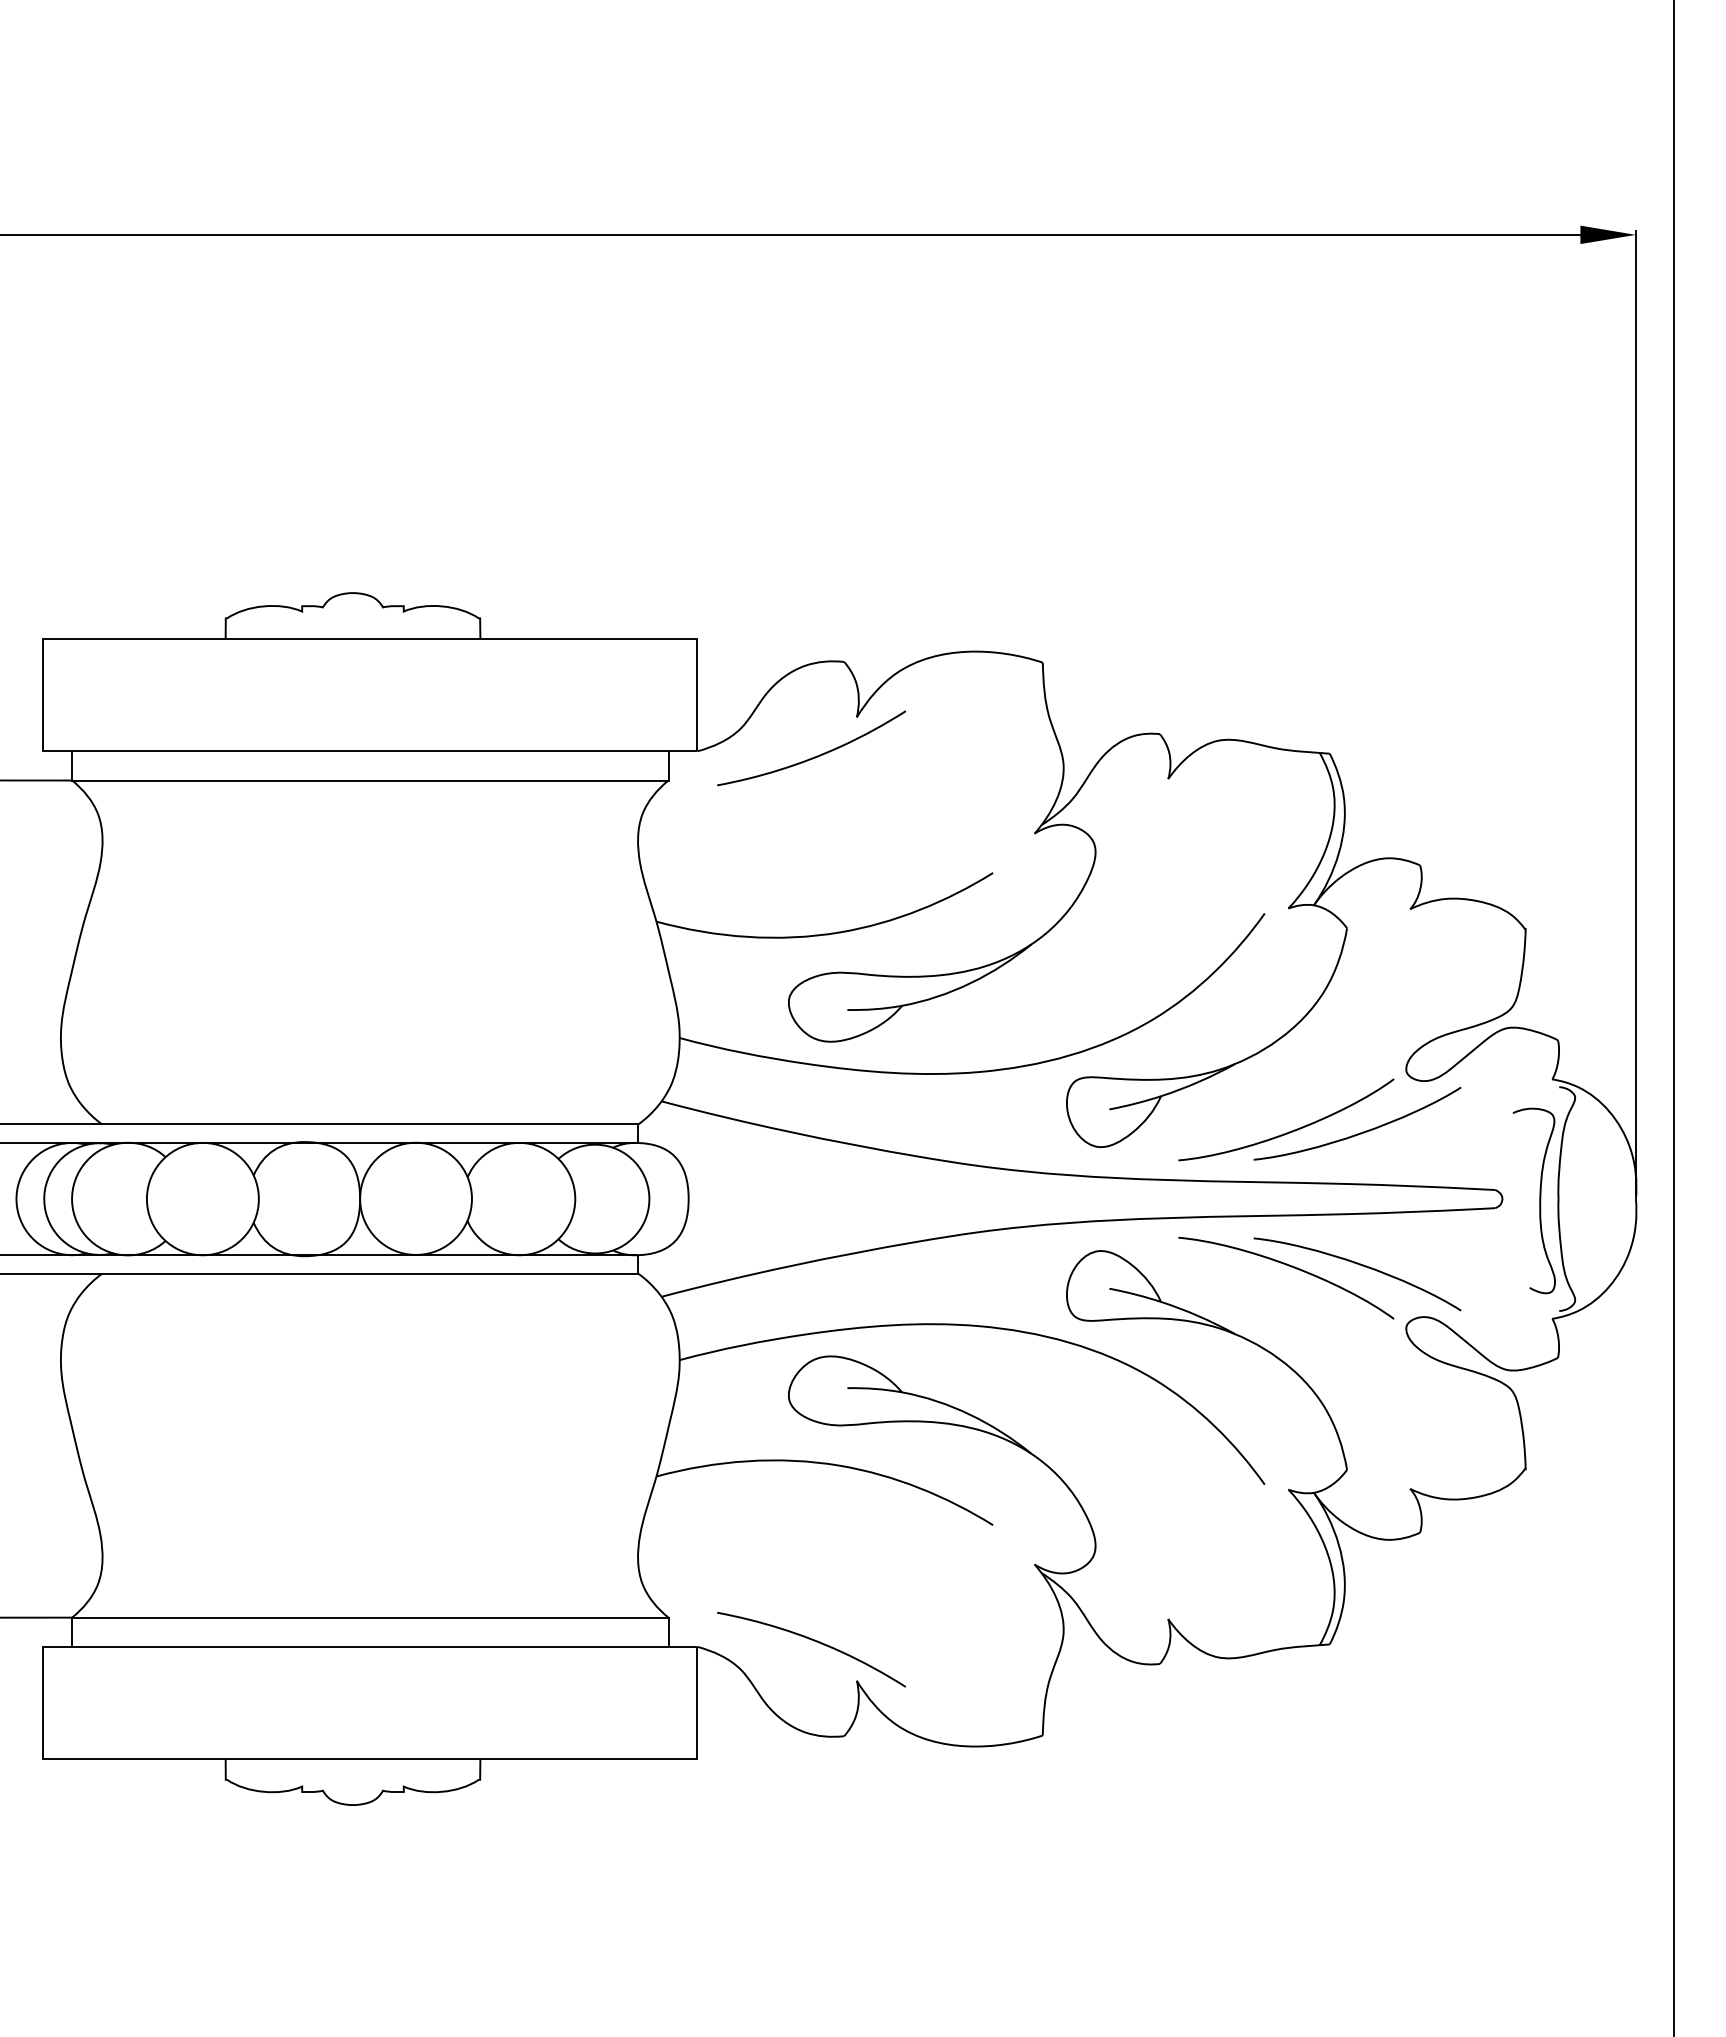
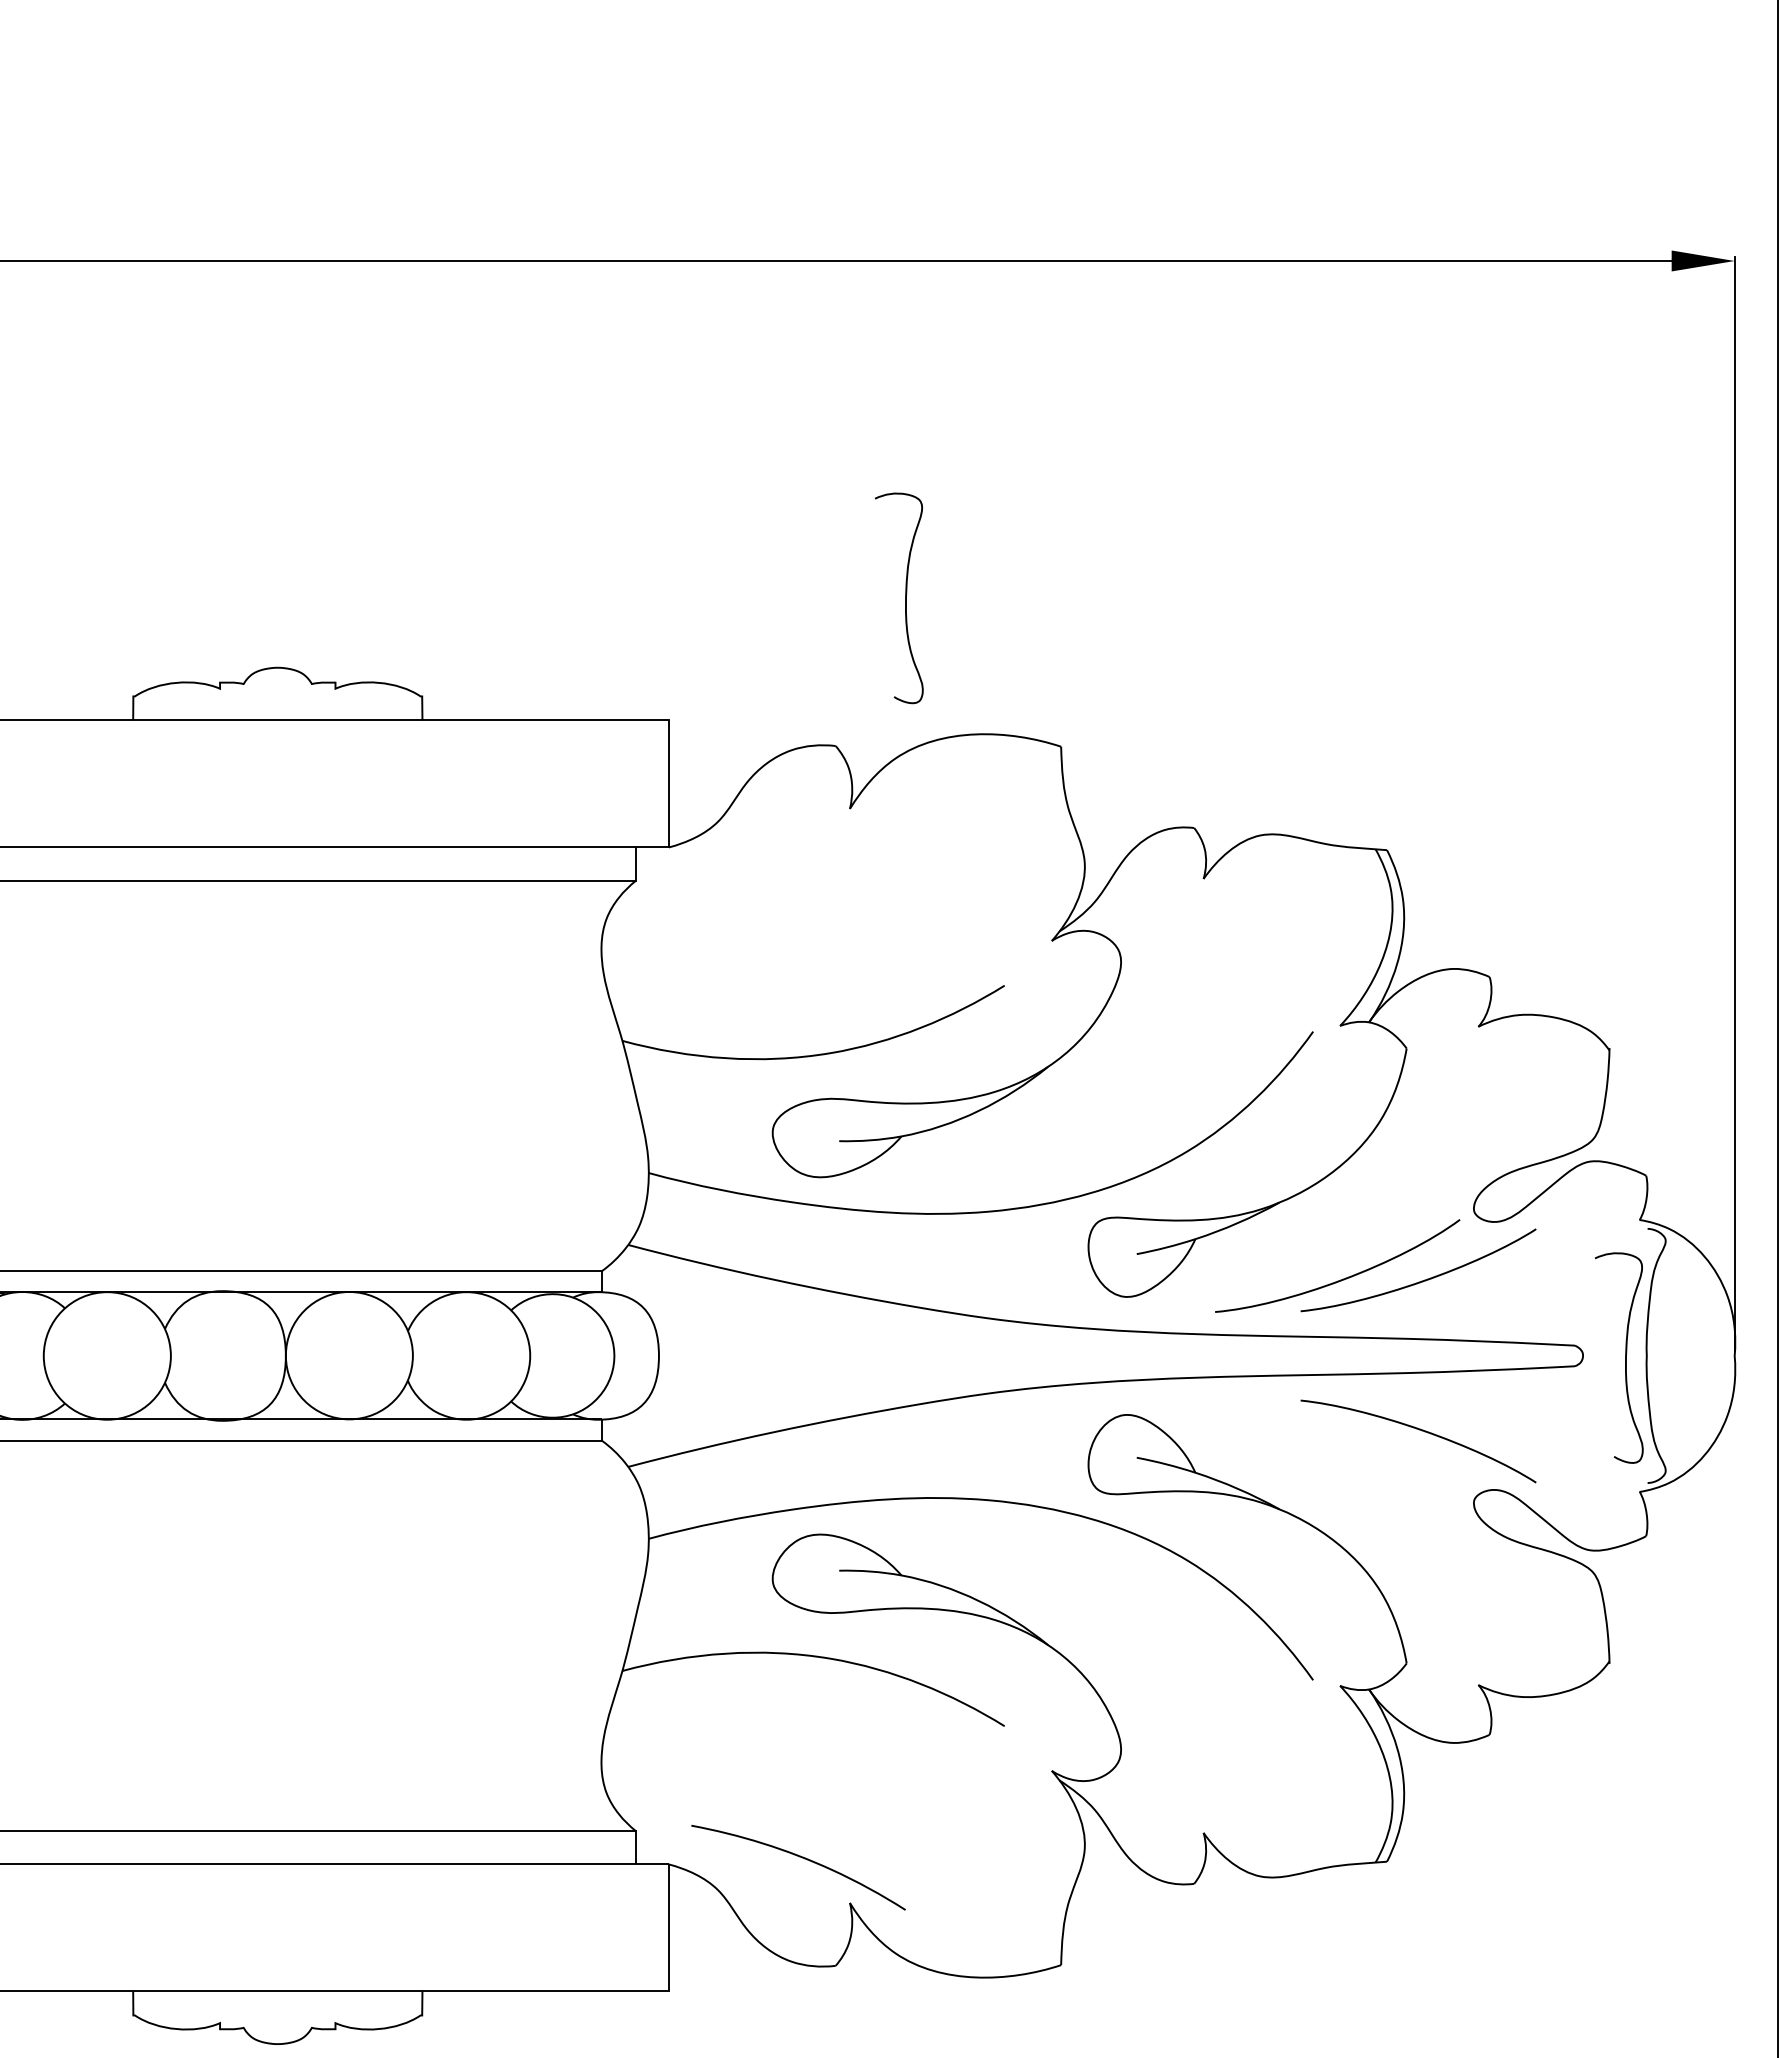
curve: (905, 531) -> (905, 597), added
curve: (814, 756) -> (801, 853), removed
curve: (1288, 1266) -> (1340, 1432), removed

